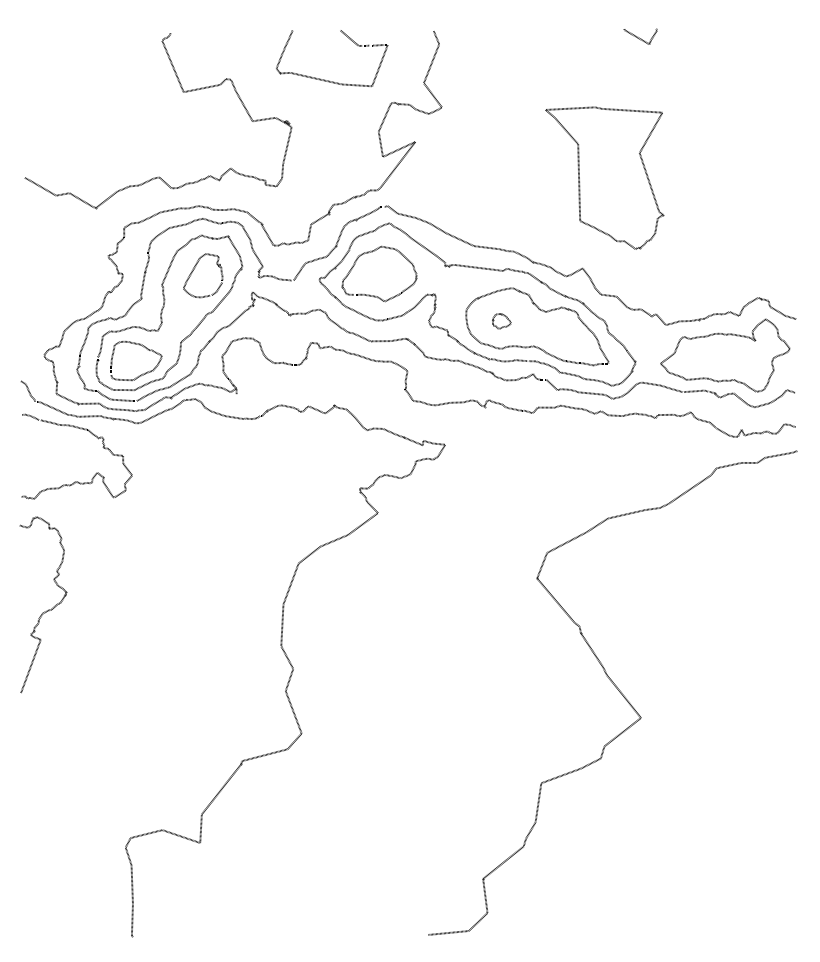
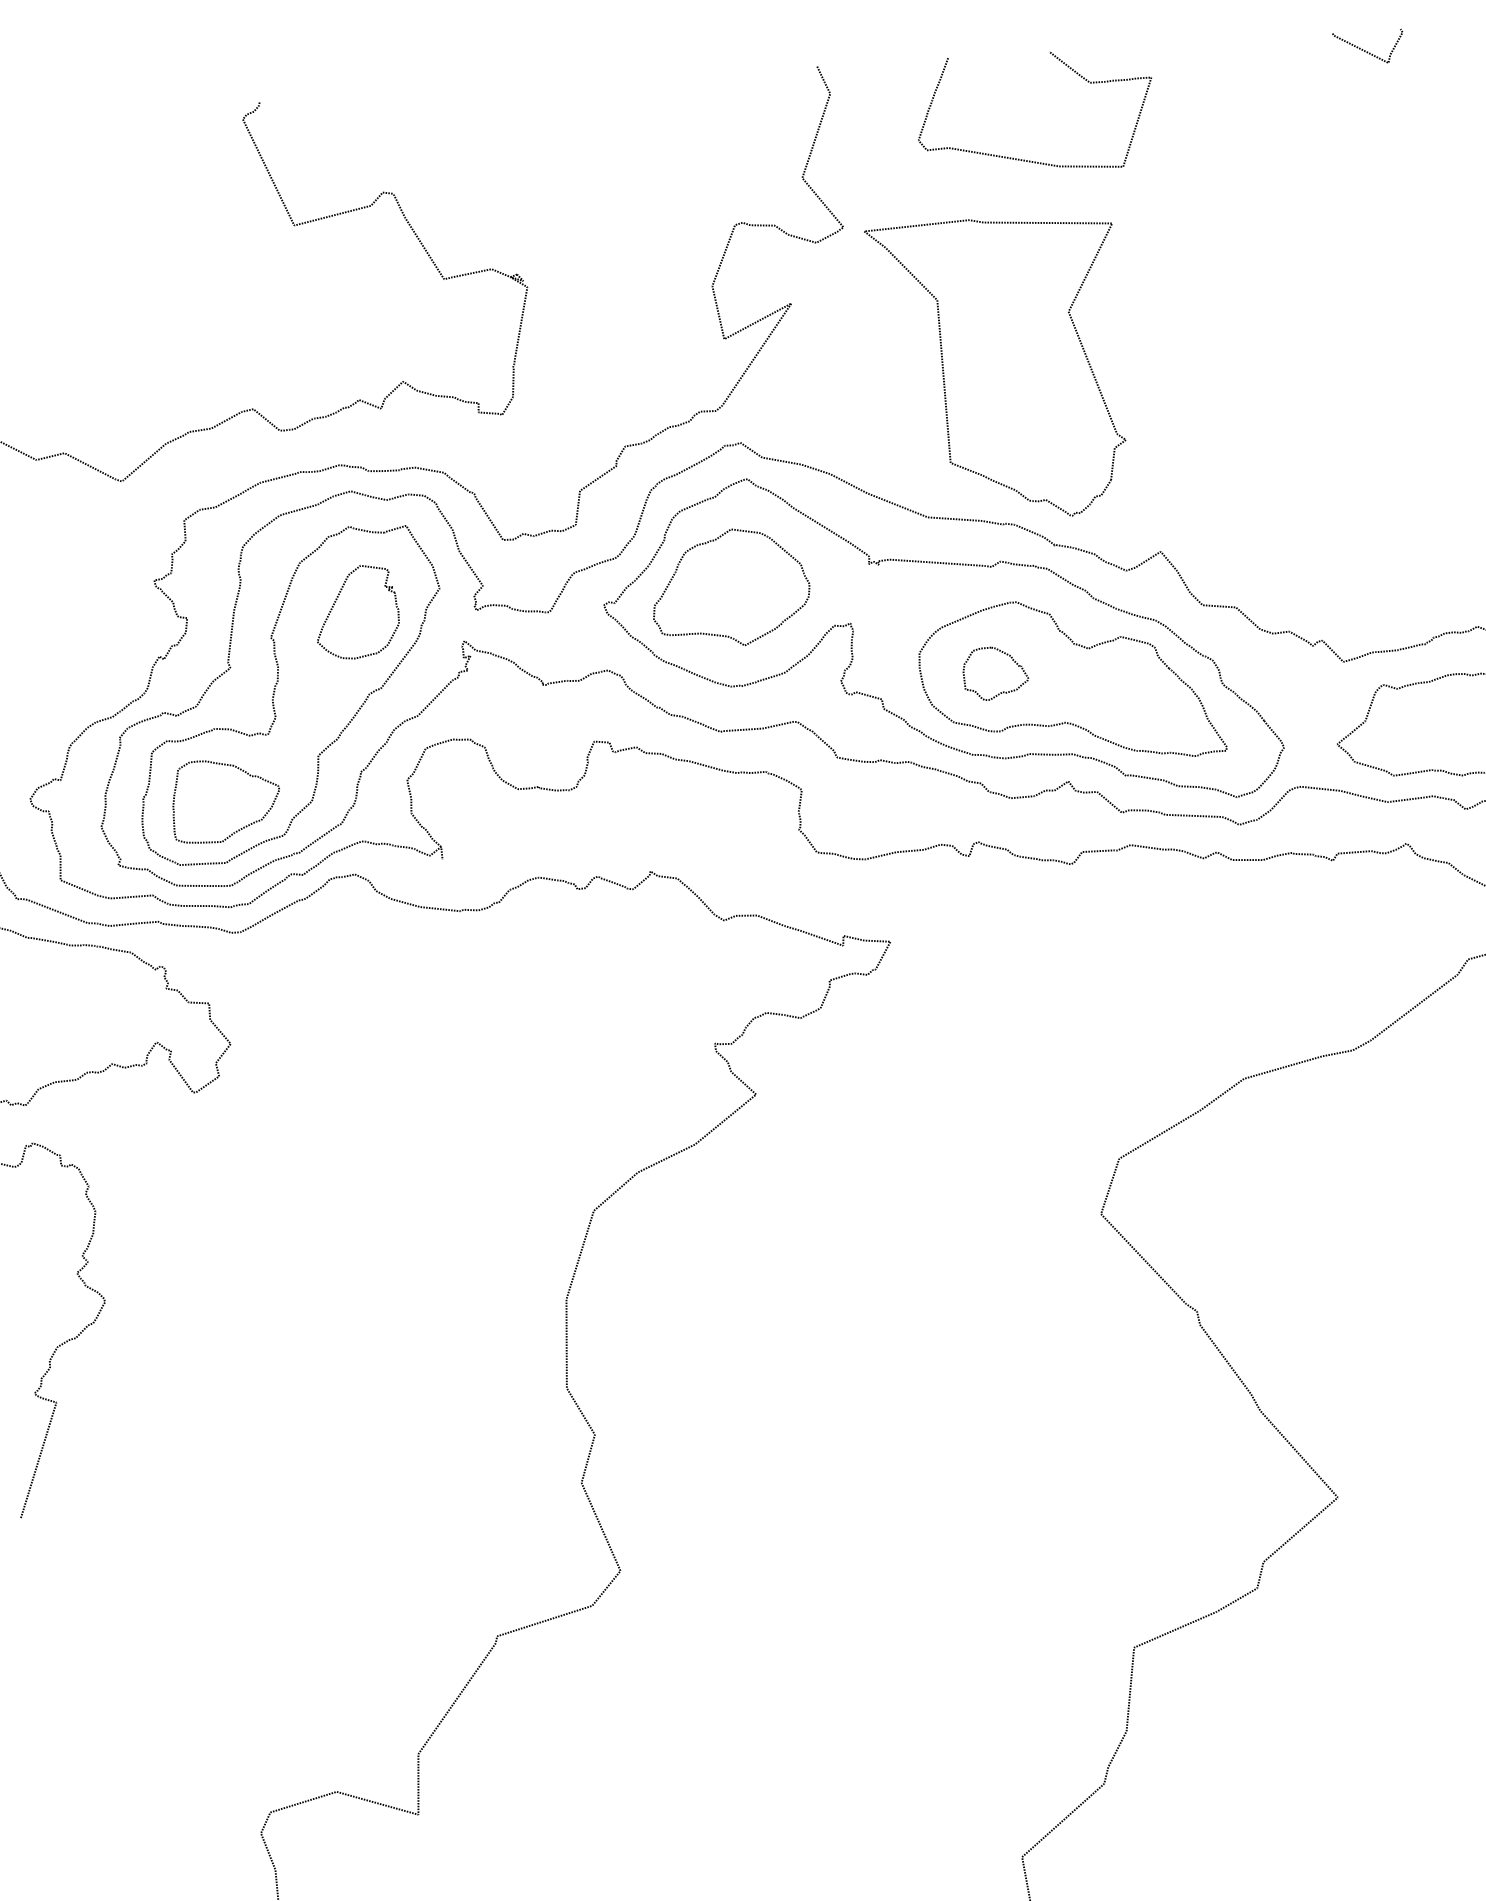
curve: (639, 37) -> (1366, 49), moved
curve: (329, 80) -> (1032, 159), moved
part: (604, 177) -> (997, 367), moved
part: (501, 321) -> (995, 673), size x1.67

